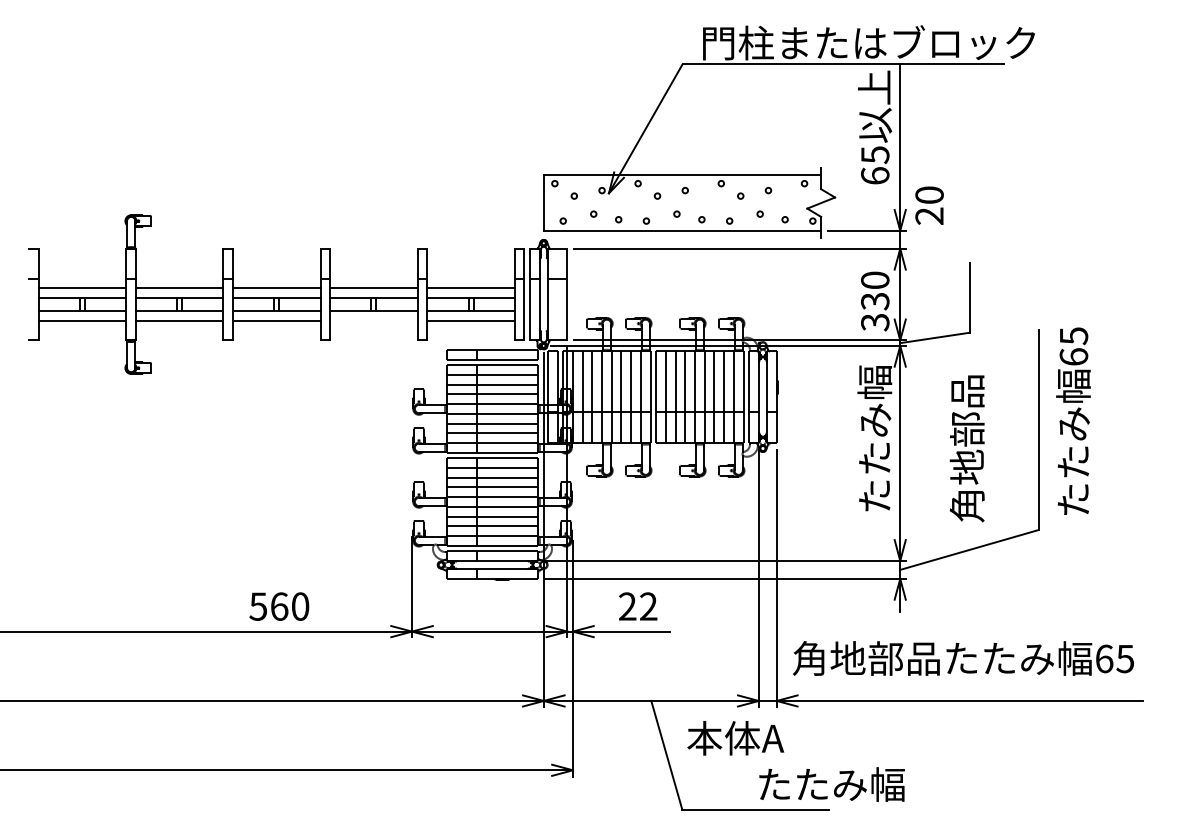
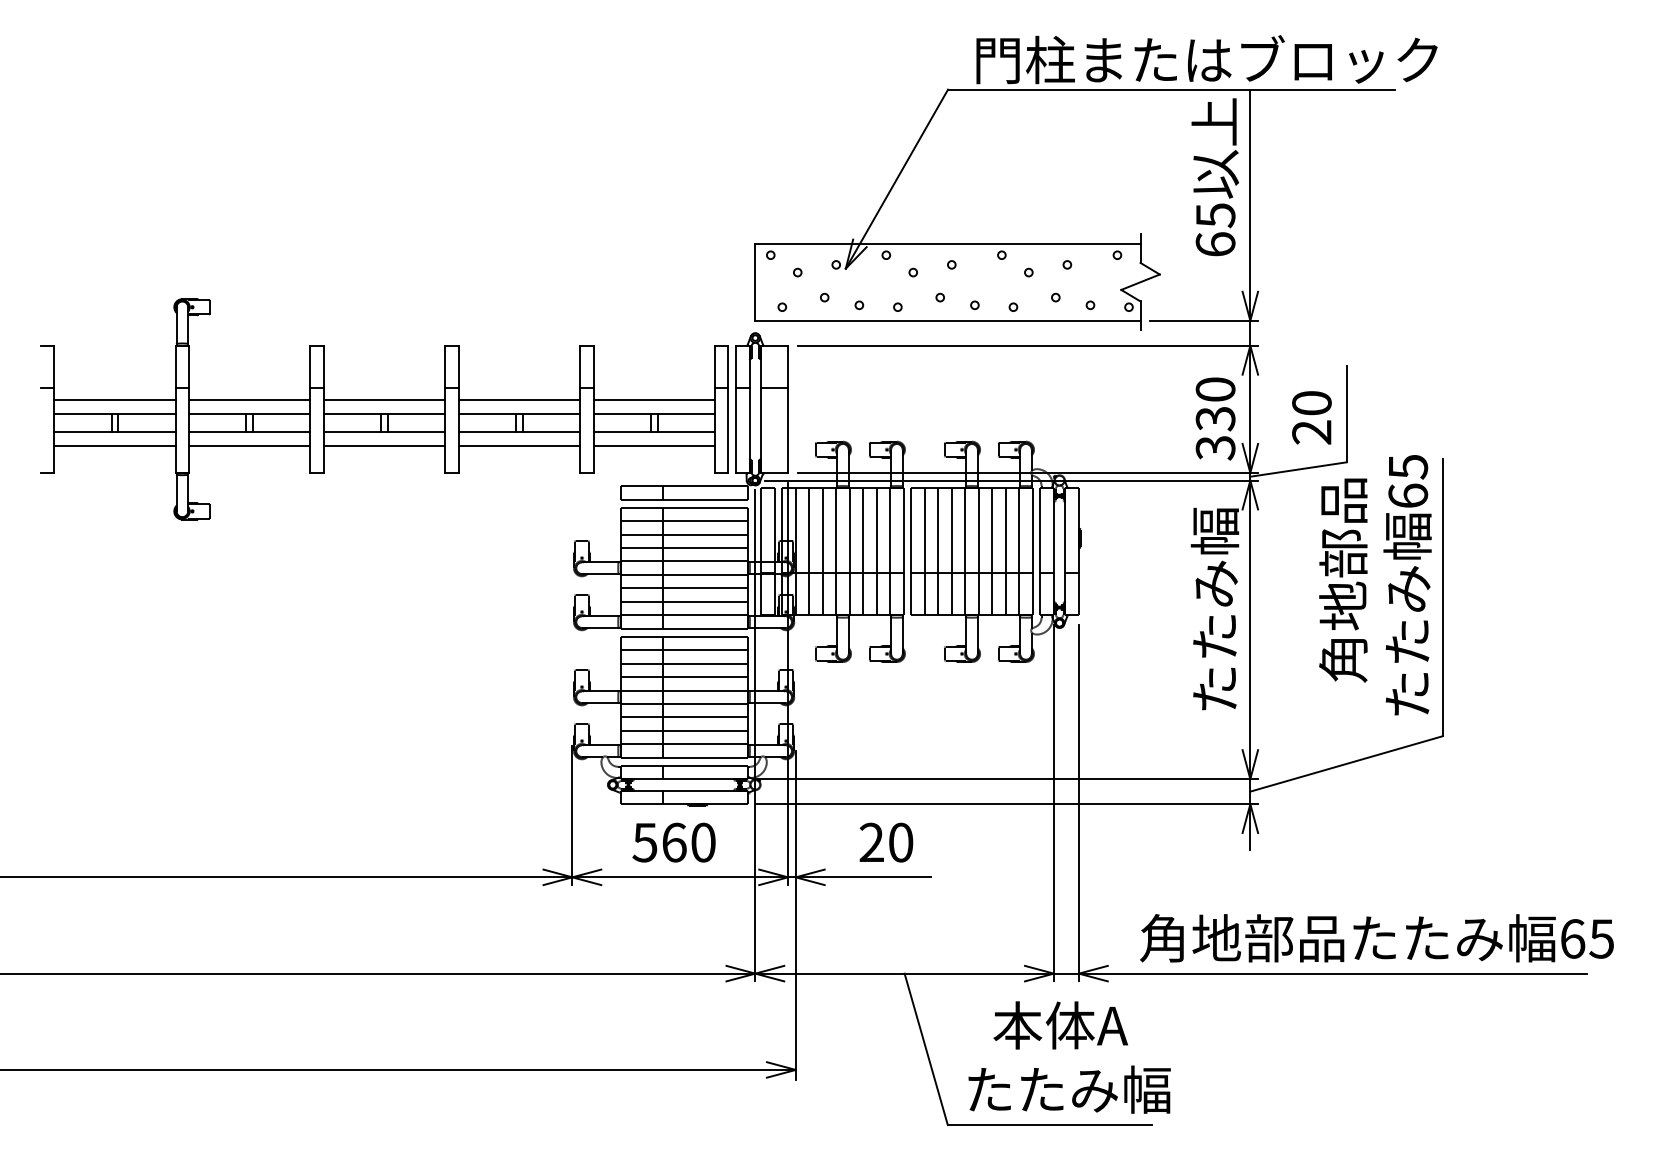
text: (929, 205) -> (1311, 417), moved
line: (373, 320) -> (518, 445), added
text: (1073, 420) -> (1407, 584), moved
text: (966, 448) -> (1342, 580), moved
text: (279, 606) -> (674, 842), moved
text: (648, 606) -> (900, 842), 22 -> 20
text: (963, 658) -> (1377, 938), moved
text: (735, 738) -> (1060, 1025), moved
text: (831, 784) -> (1068, 1089), moved

